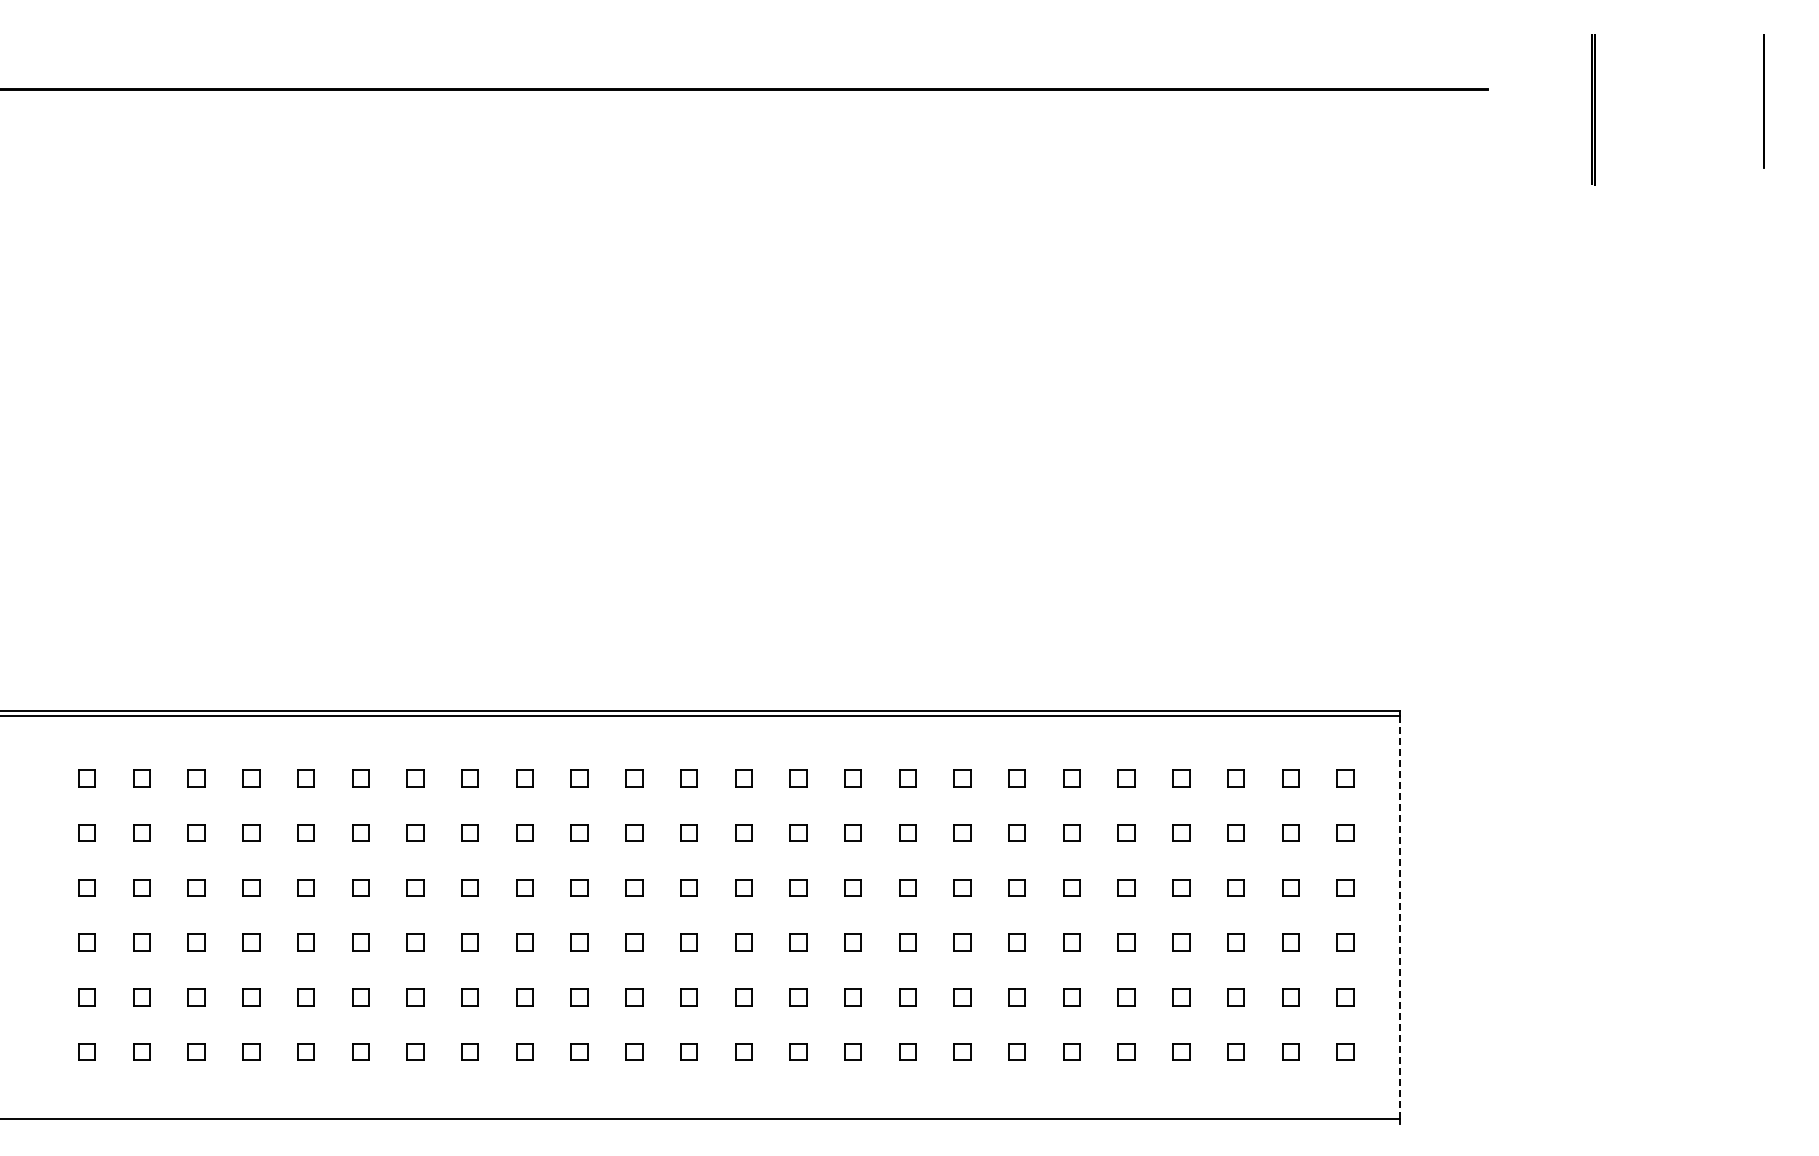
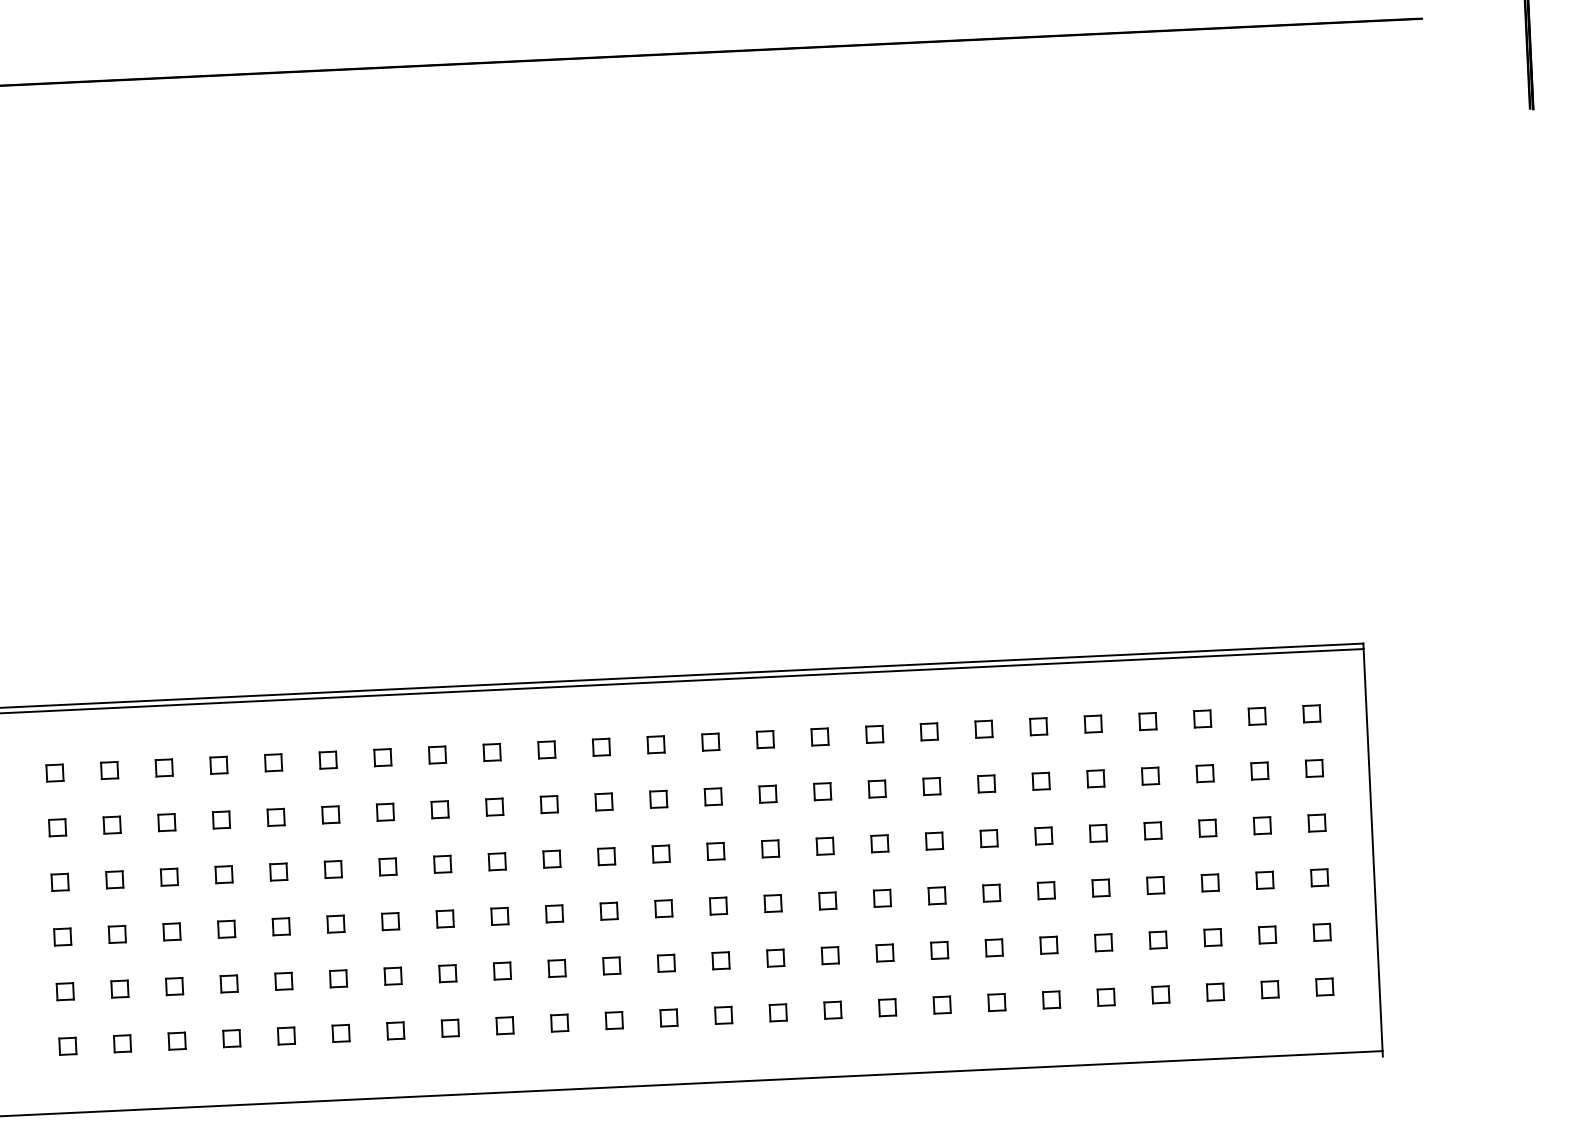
line: (1400, 917) -> (1373, 850), dashed -> solid

